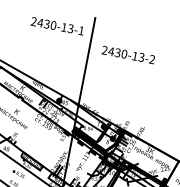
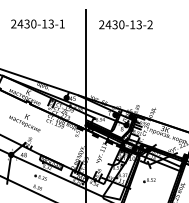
text: (57, 25) -> (37, 23), moved
text: (128, 54) -> (125, 24), moved

